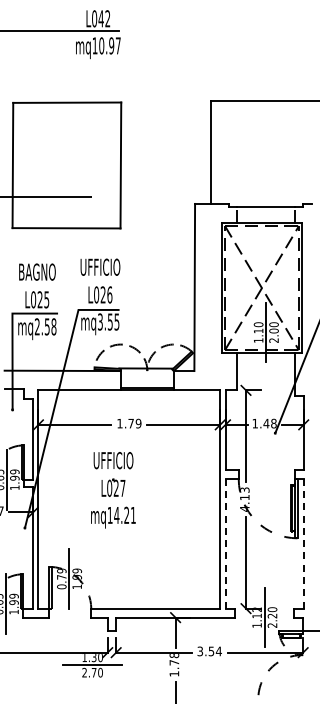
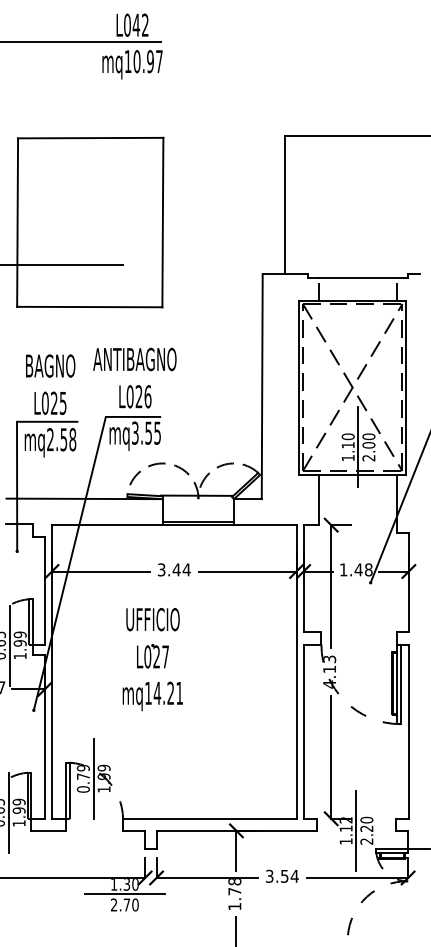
text: (100, 266) -> (135, 358), UFFICIO -> ANTIBAGNO
text: (129, 423) -> (174, 569), 1.79 -> 3.44
line: (225, 543) -> (303, 731), dashed -> solid
line: (303, 543) -> (408, 731), dashed -> solid

